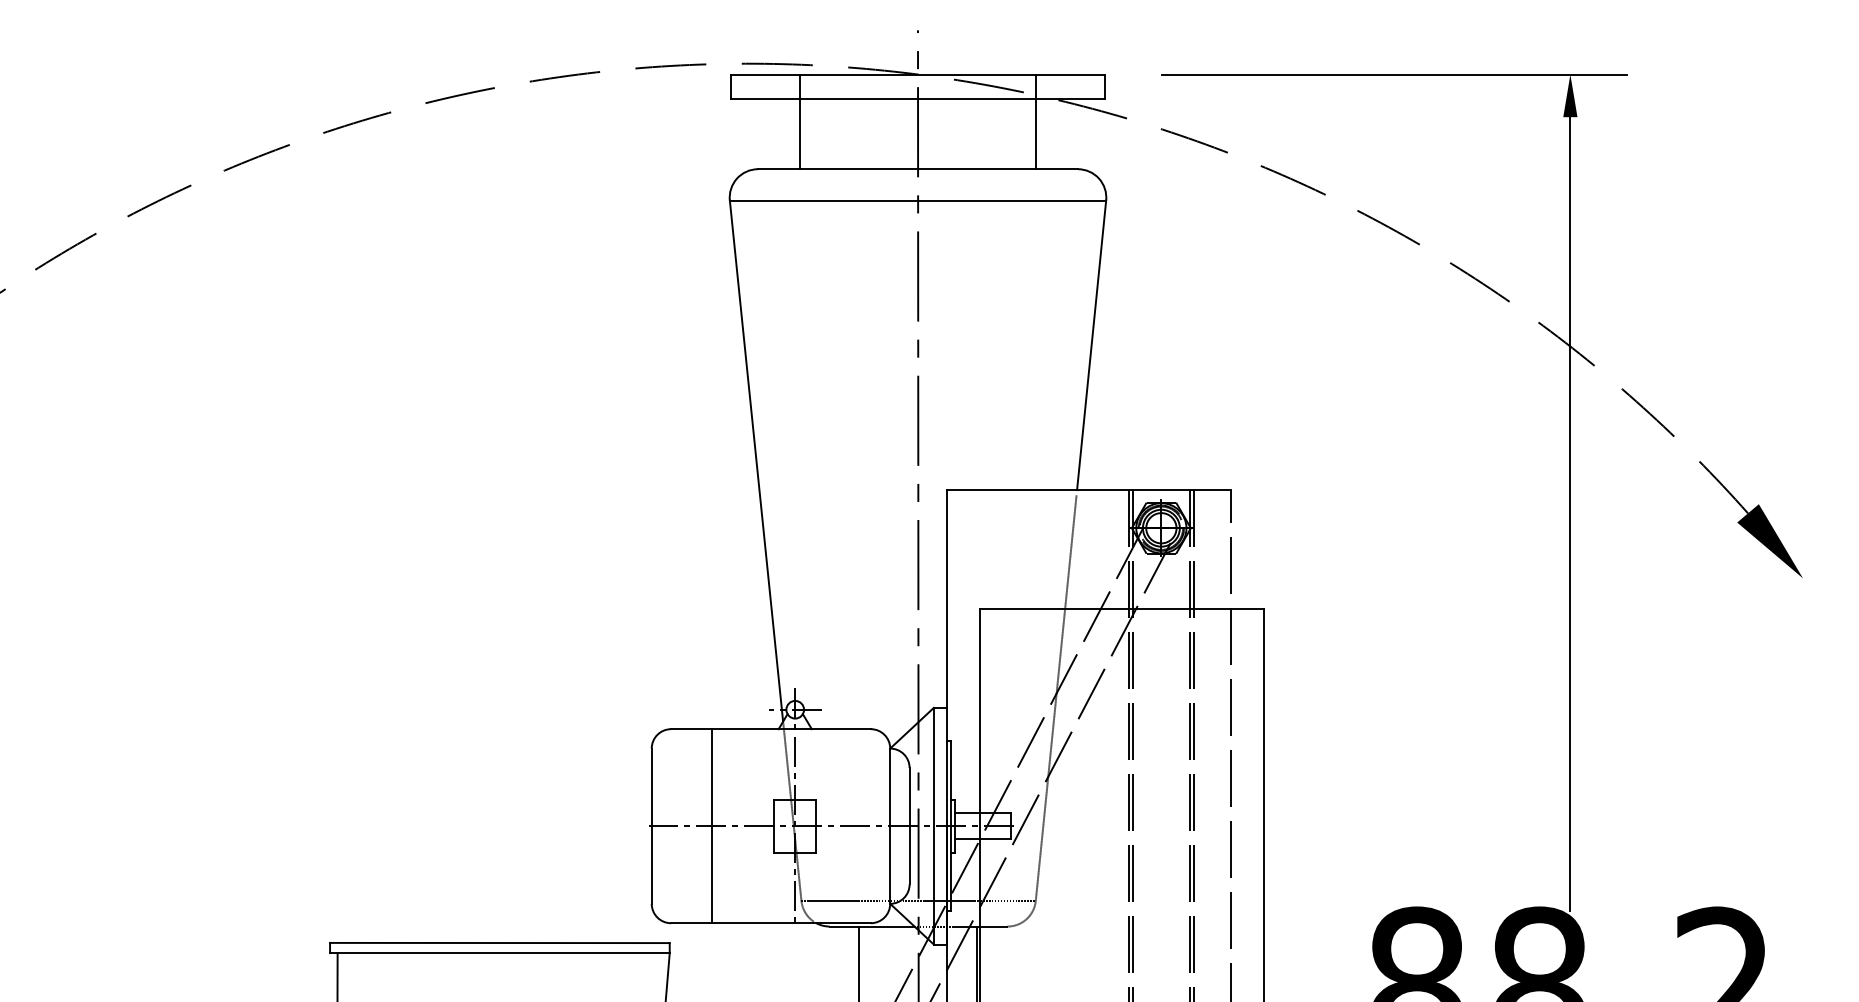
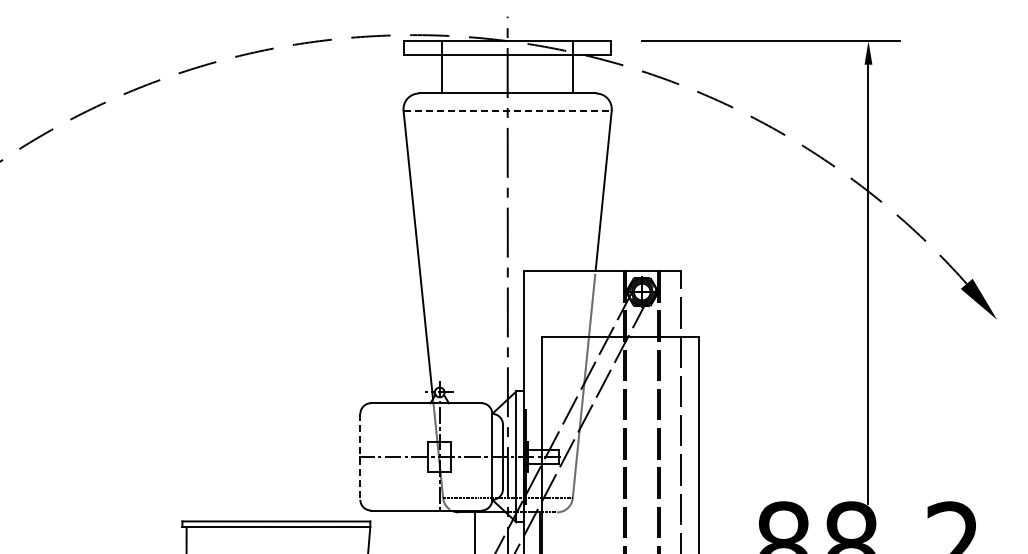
line: (919, 199) -> (508, 110), solid -> dashed
line: (651, 825) -> (360, 456), solid -> dashed
line: (711, 825) -> (393, 456), removed

